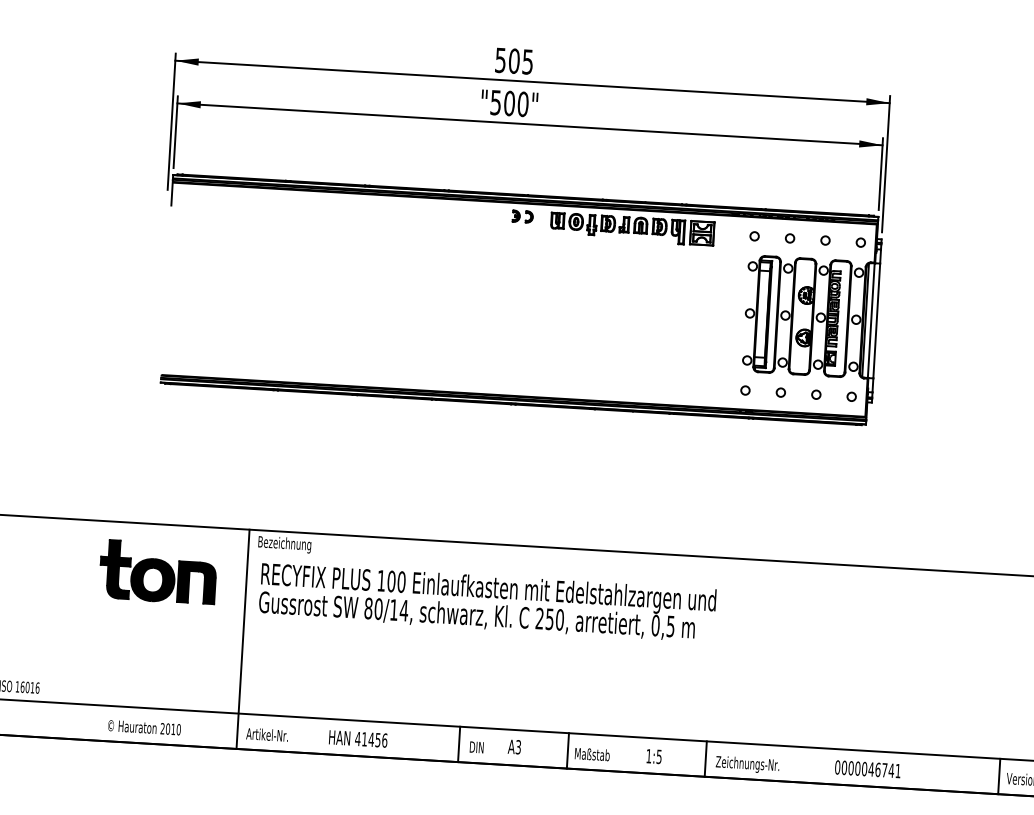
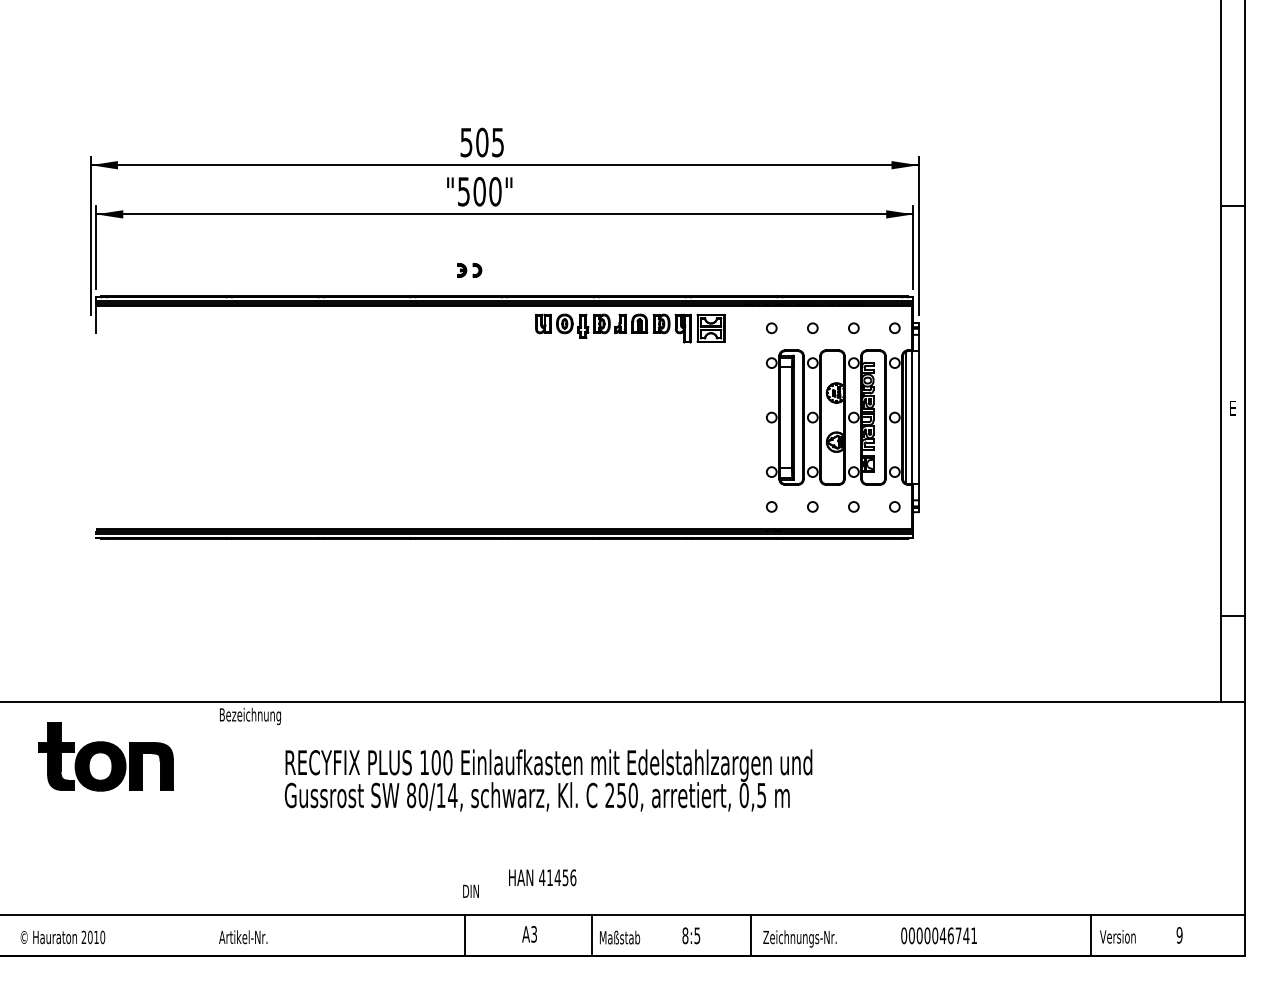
part: (522, 216) -> (469, 270), moved
text: (487, 602) -> (548, 780), moved
line: (242, 639) -> (208, 828), removed
text: (144, 727) -> (62, 937), moved
text: (358, 738) -> (542, 877), moved
text: (476, 746) -> (470, 890), moved
text: (649, 756) -> (685, 935), 1:5 -> 8:5

